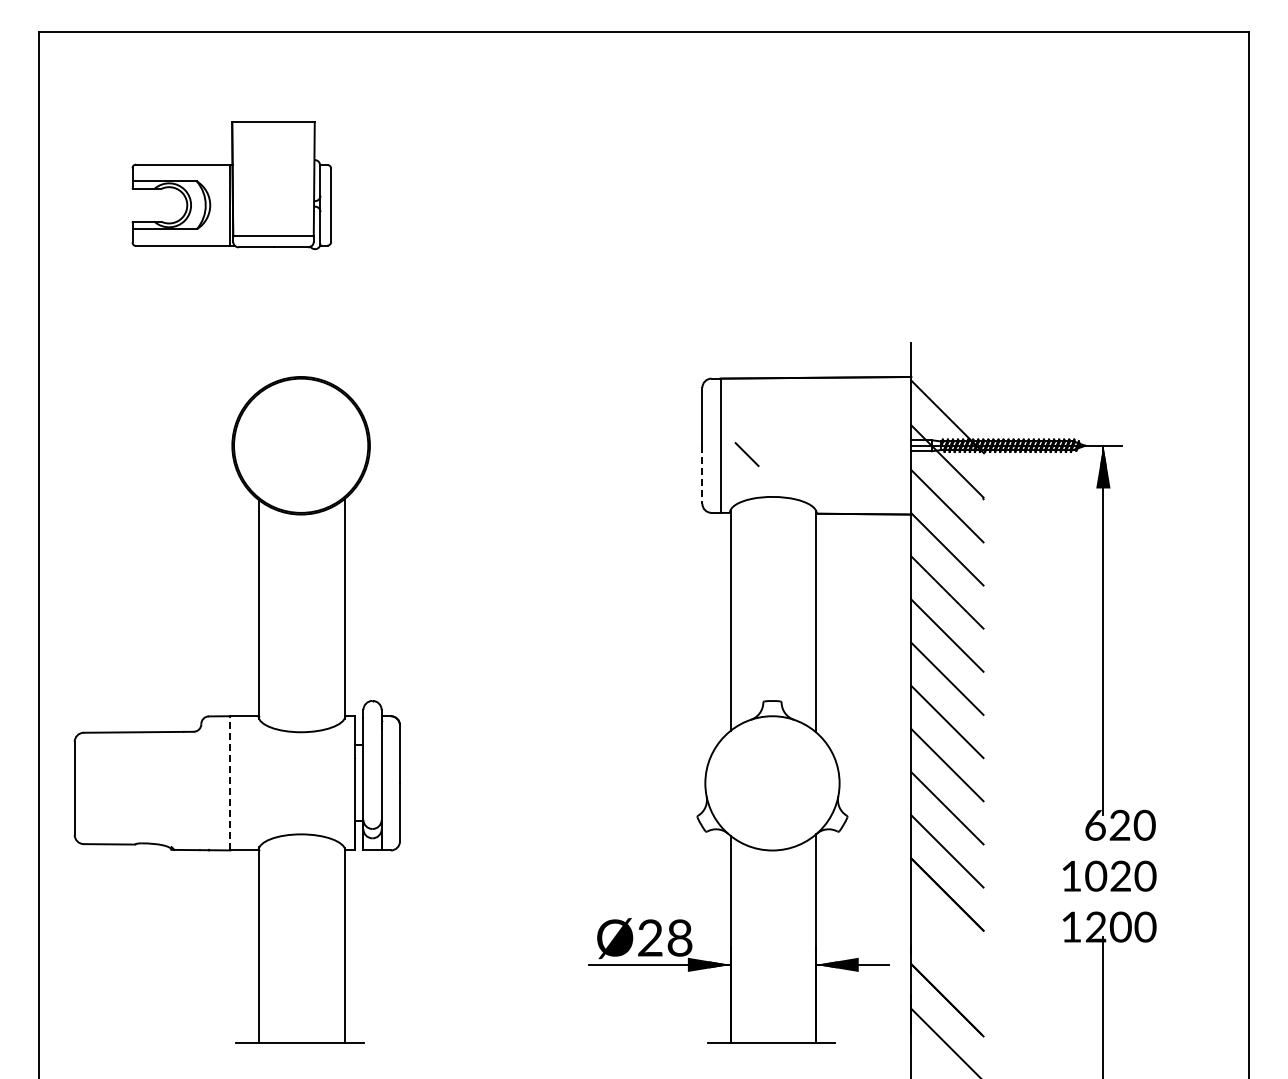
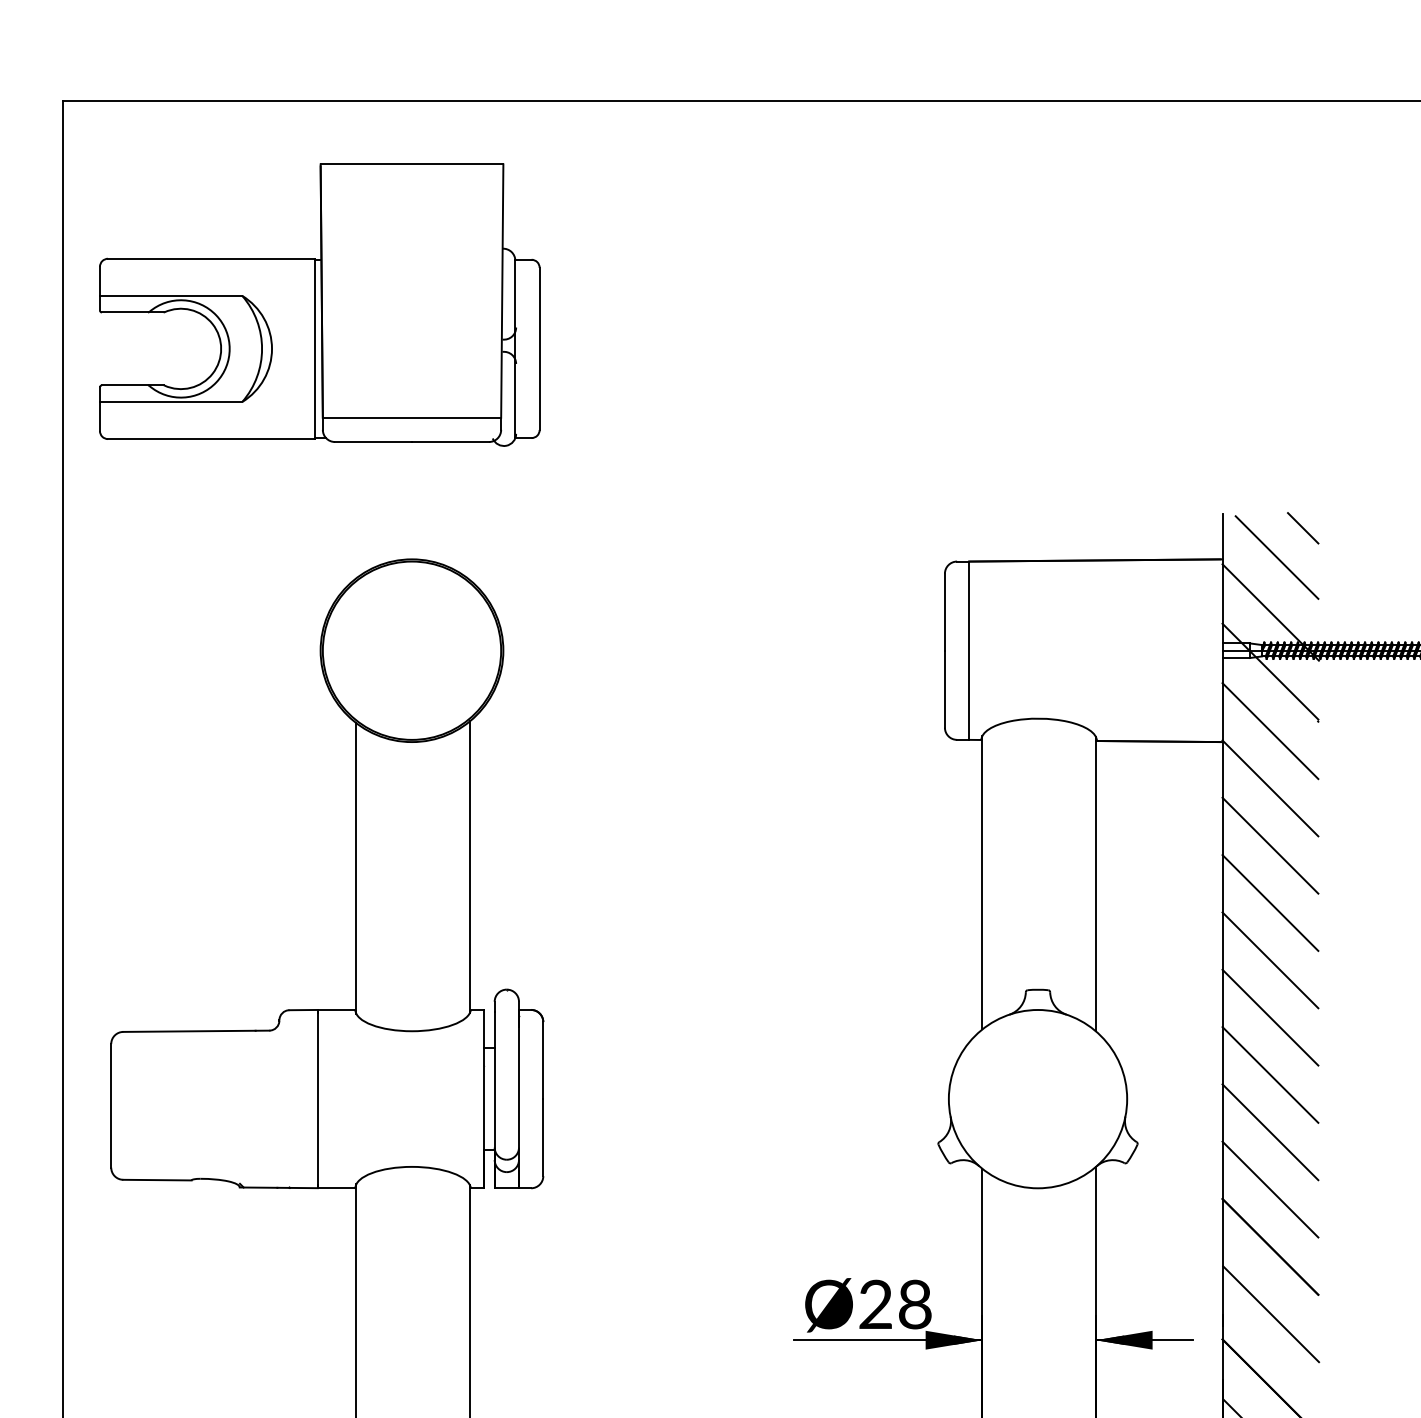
part: (231, 185) -> (319, 305), size x1.67
line: (952, 375) -> (1277, 557), added
line: (746, 454) -> (1302, 528), moved
line: (702, 474) -> (945, 688), dashed -> solid
line: (230, 782) -> (318, 1097), dashed -> solid
line: (947, 945) -> (1270, 1314), added

